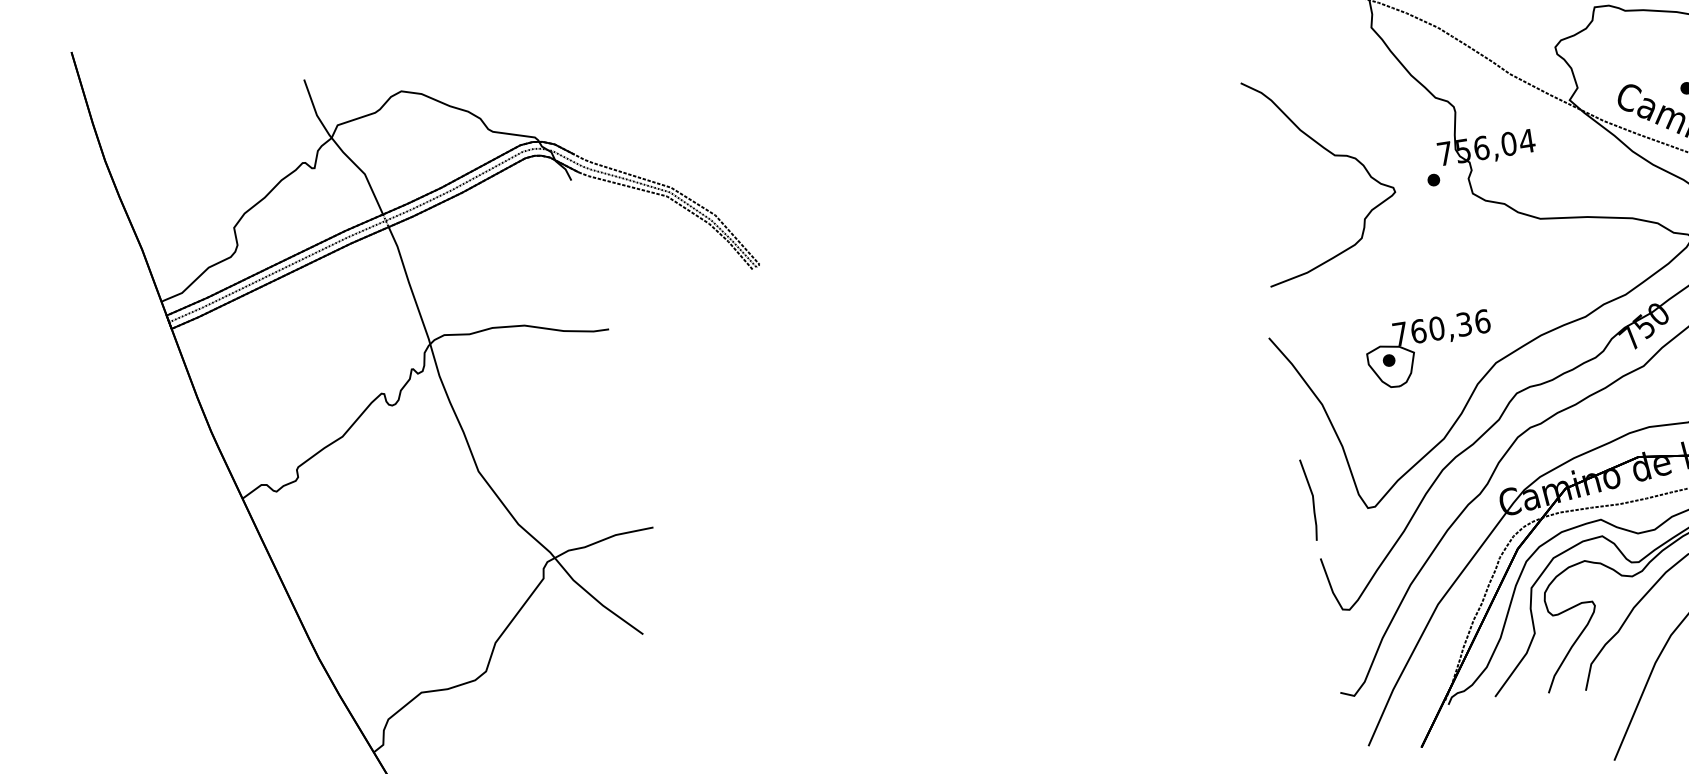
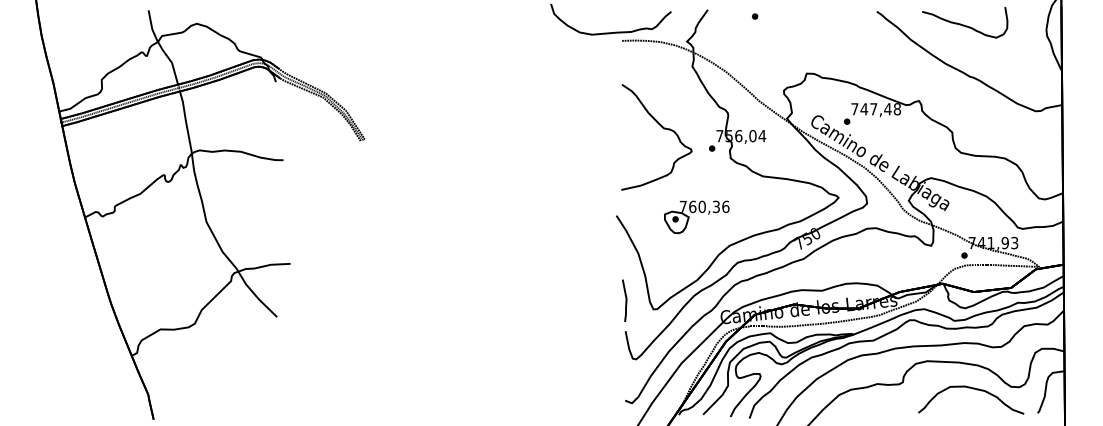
part: (1429, 350) -> (696, 217), moved

